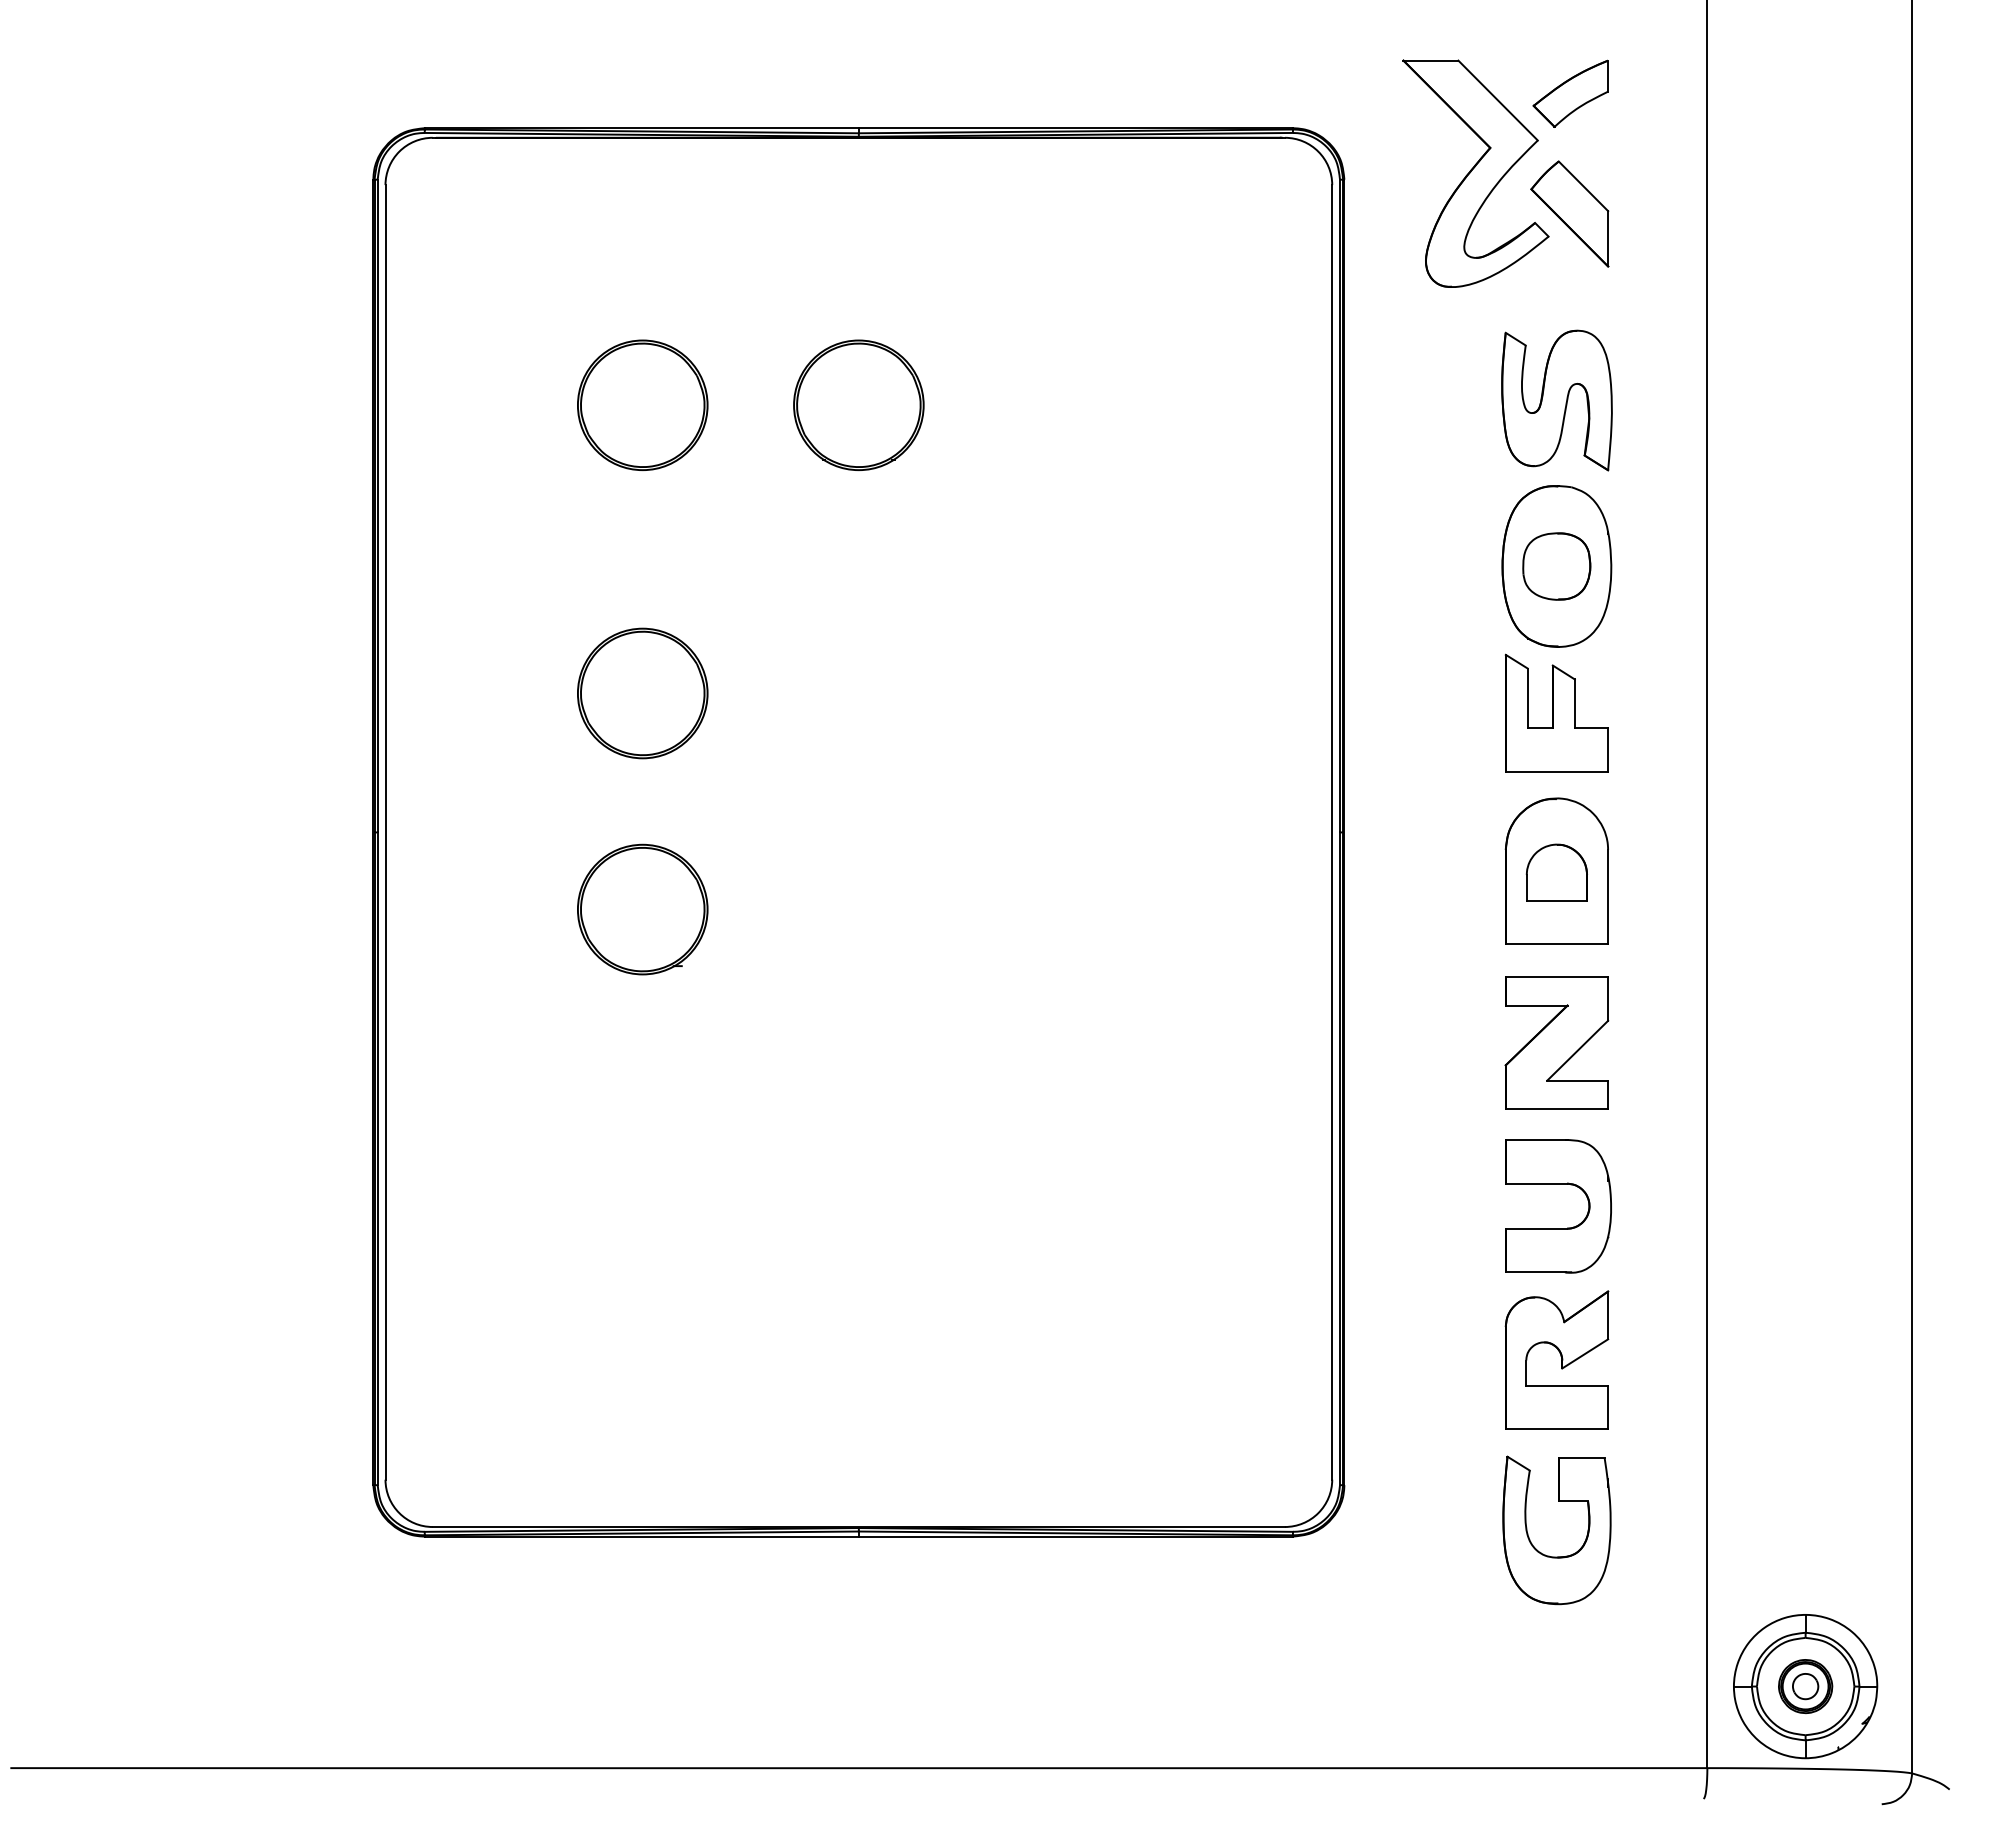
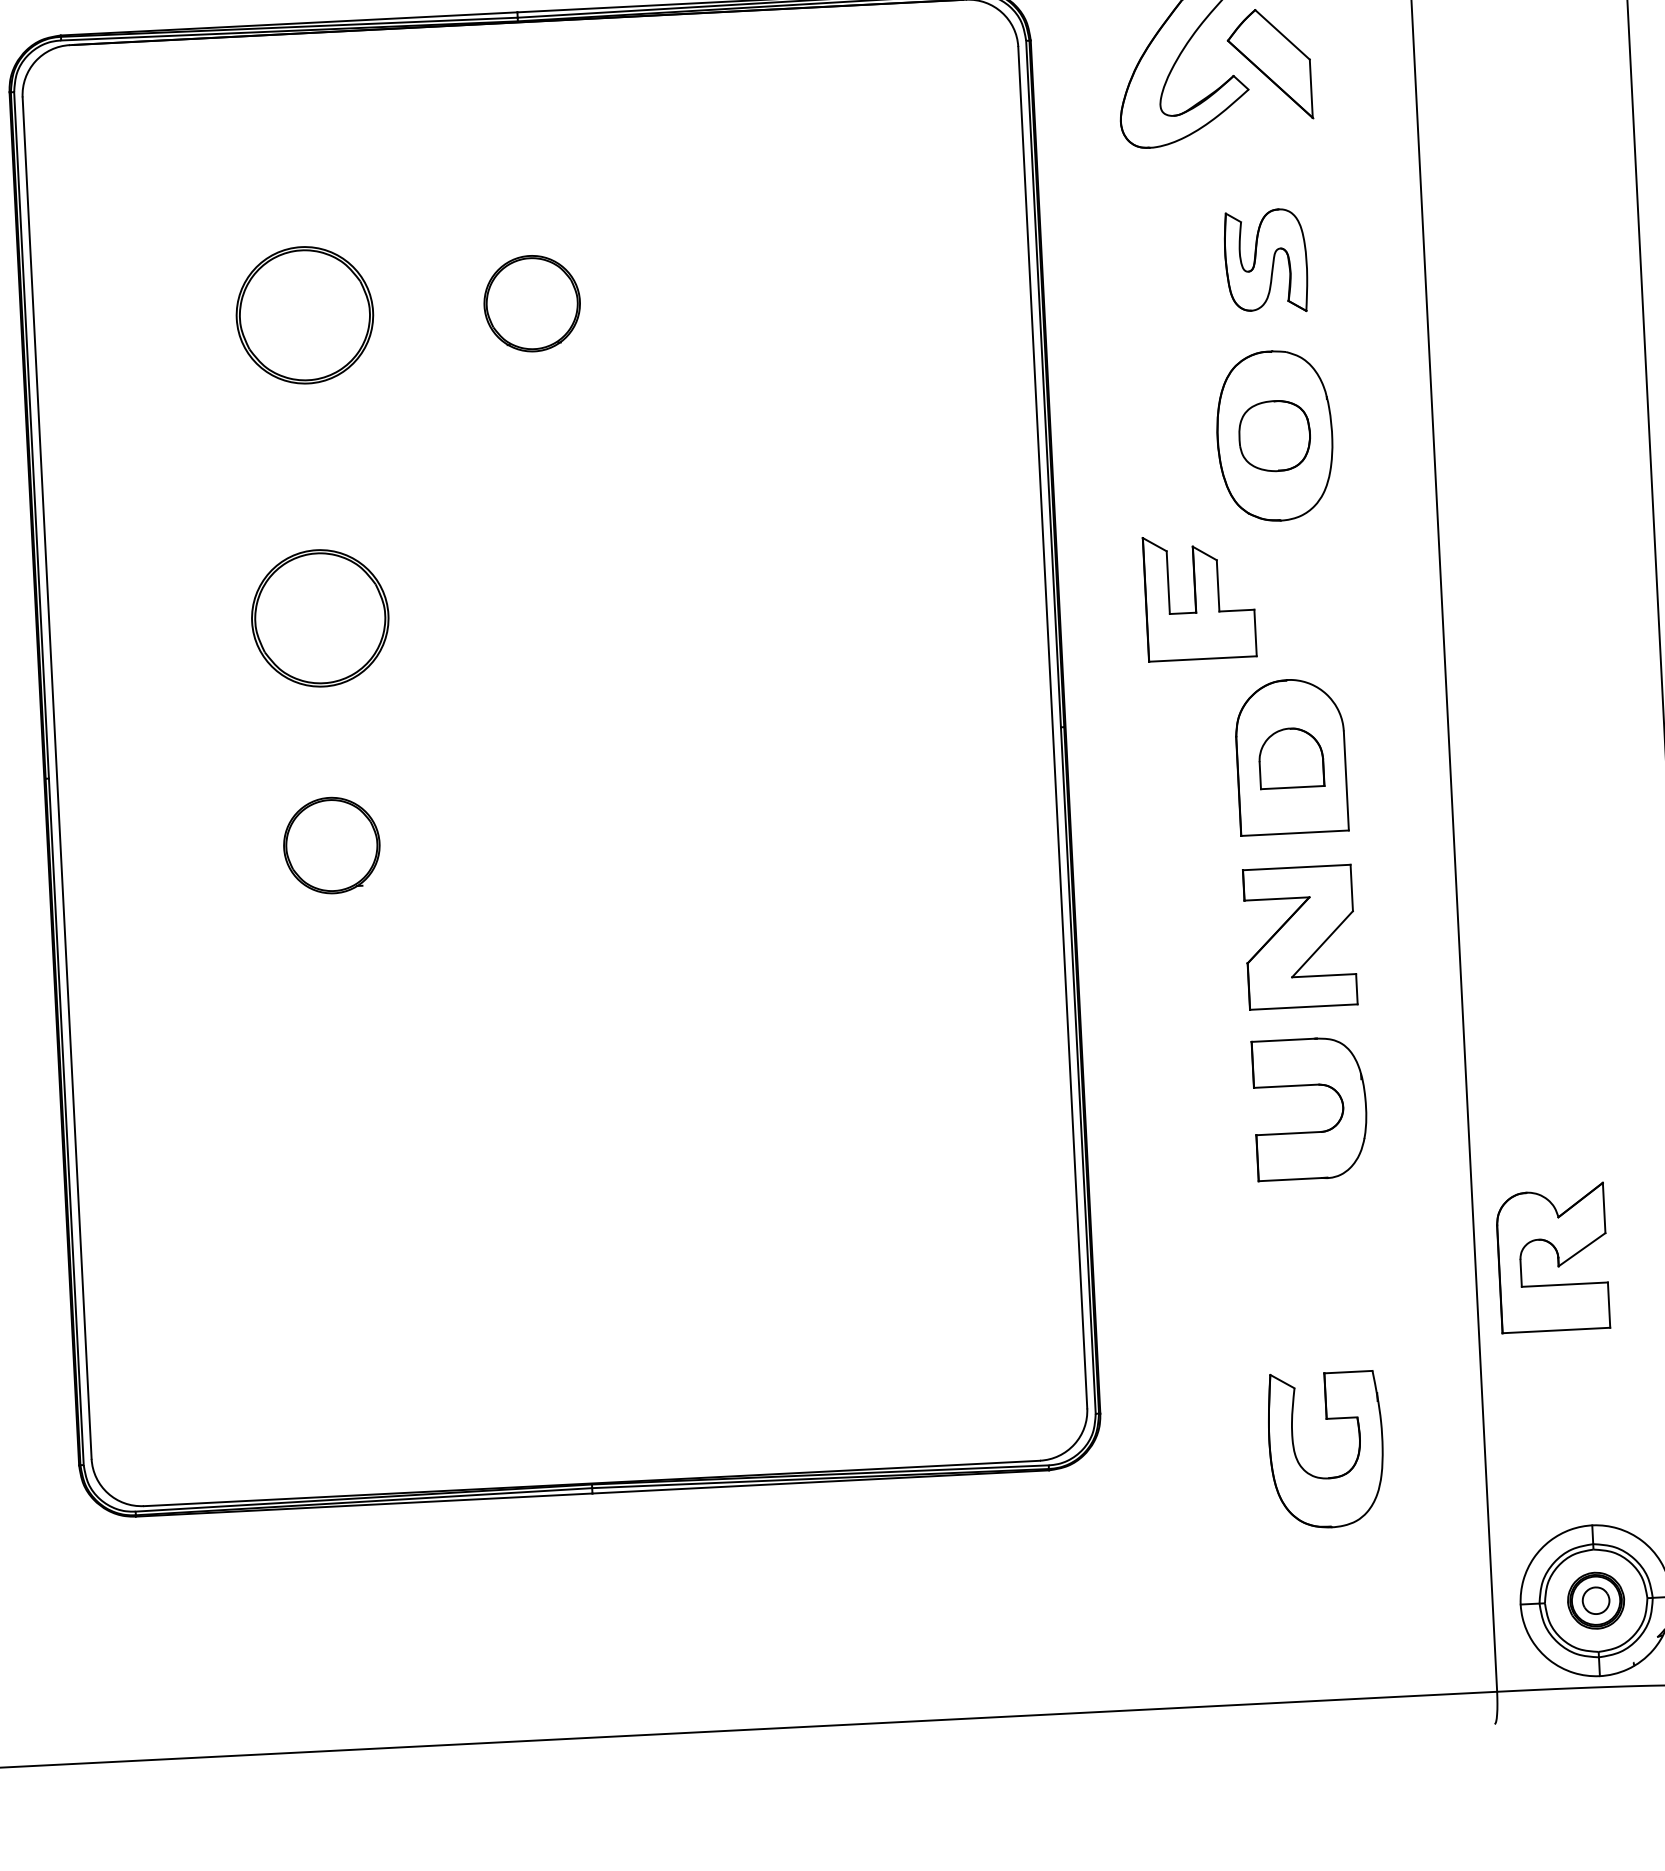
part: (1556, 400) -> (1265, 261), size x0.7
part: (858, 404) -> (531, 302), size x0.7
part: (1556, 712) -> (1199, 595), moved
part: (642, 909) -> (331, 845), size x0.7
part: (1556, 1359) -> (1552, 1257), moved

